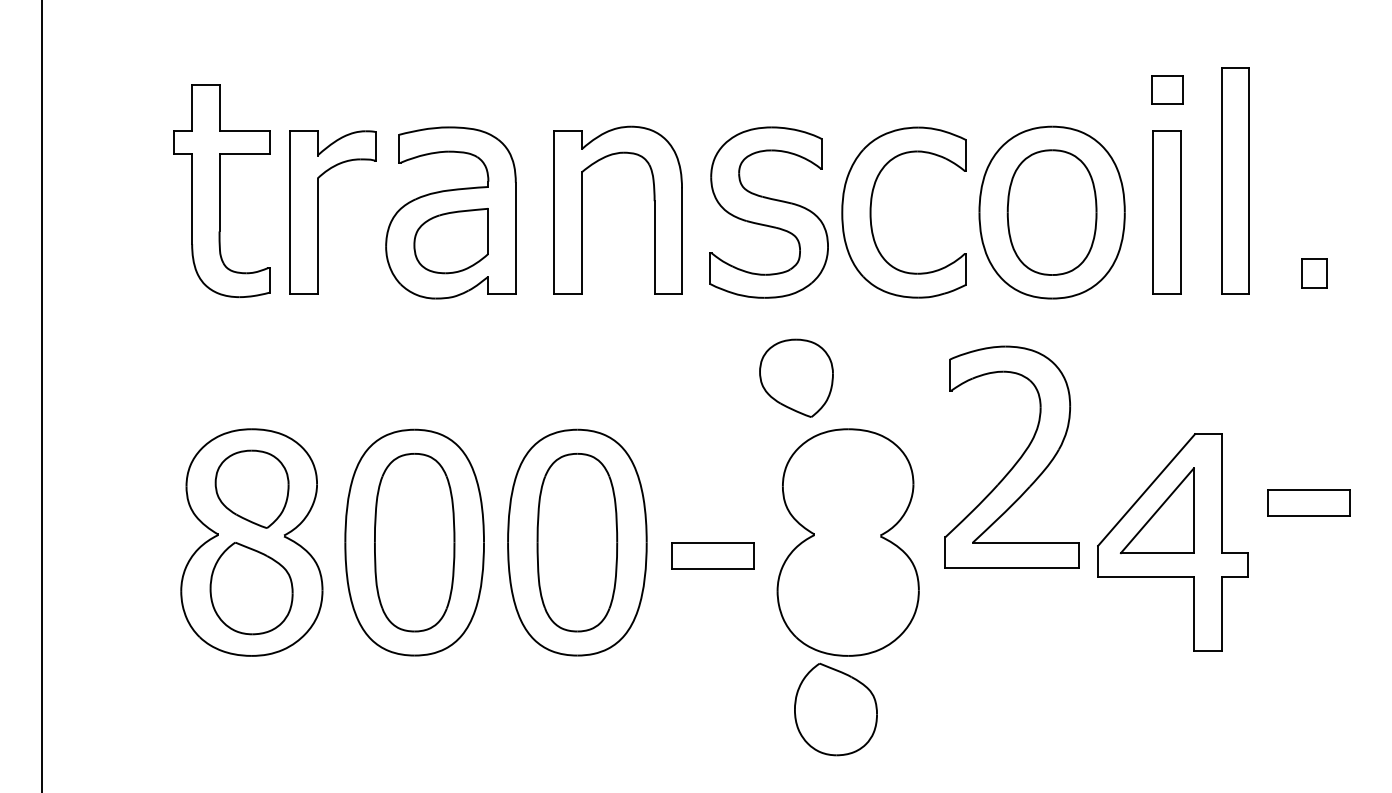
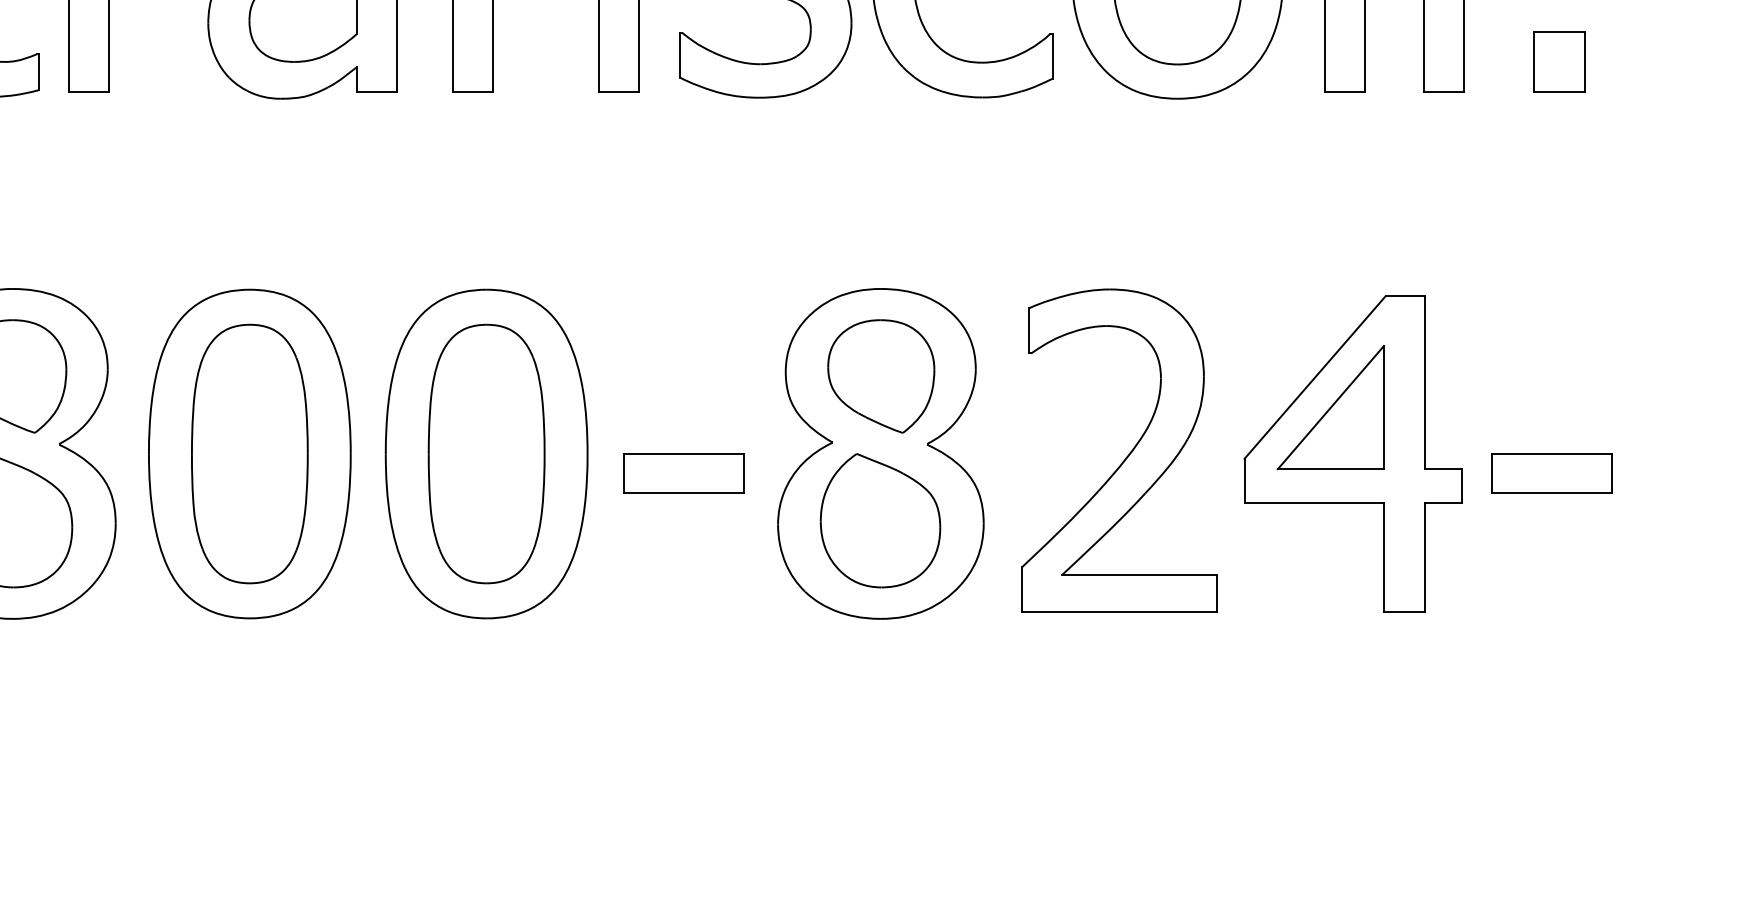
part: (1314, 273) -> (1559, 62), size x1.43
part: (796, 377) -> (881, 375), moved
part: (1016, 461) -> (1125, 456), moved
part: (1308, 502) -> (1550, 472), moved
part: (835, 709) -> (879, 520), moved

